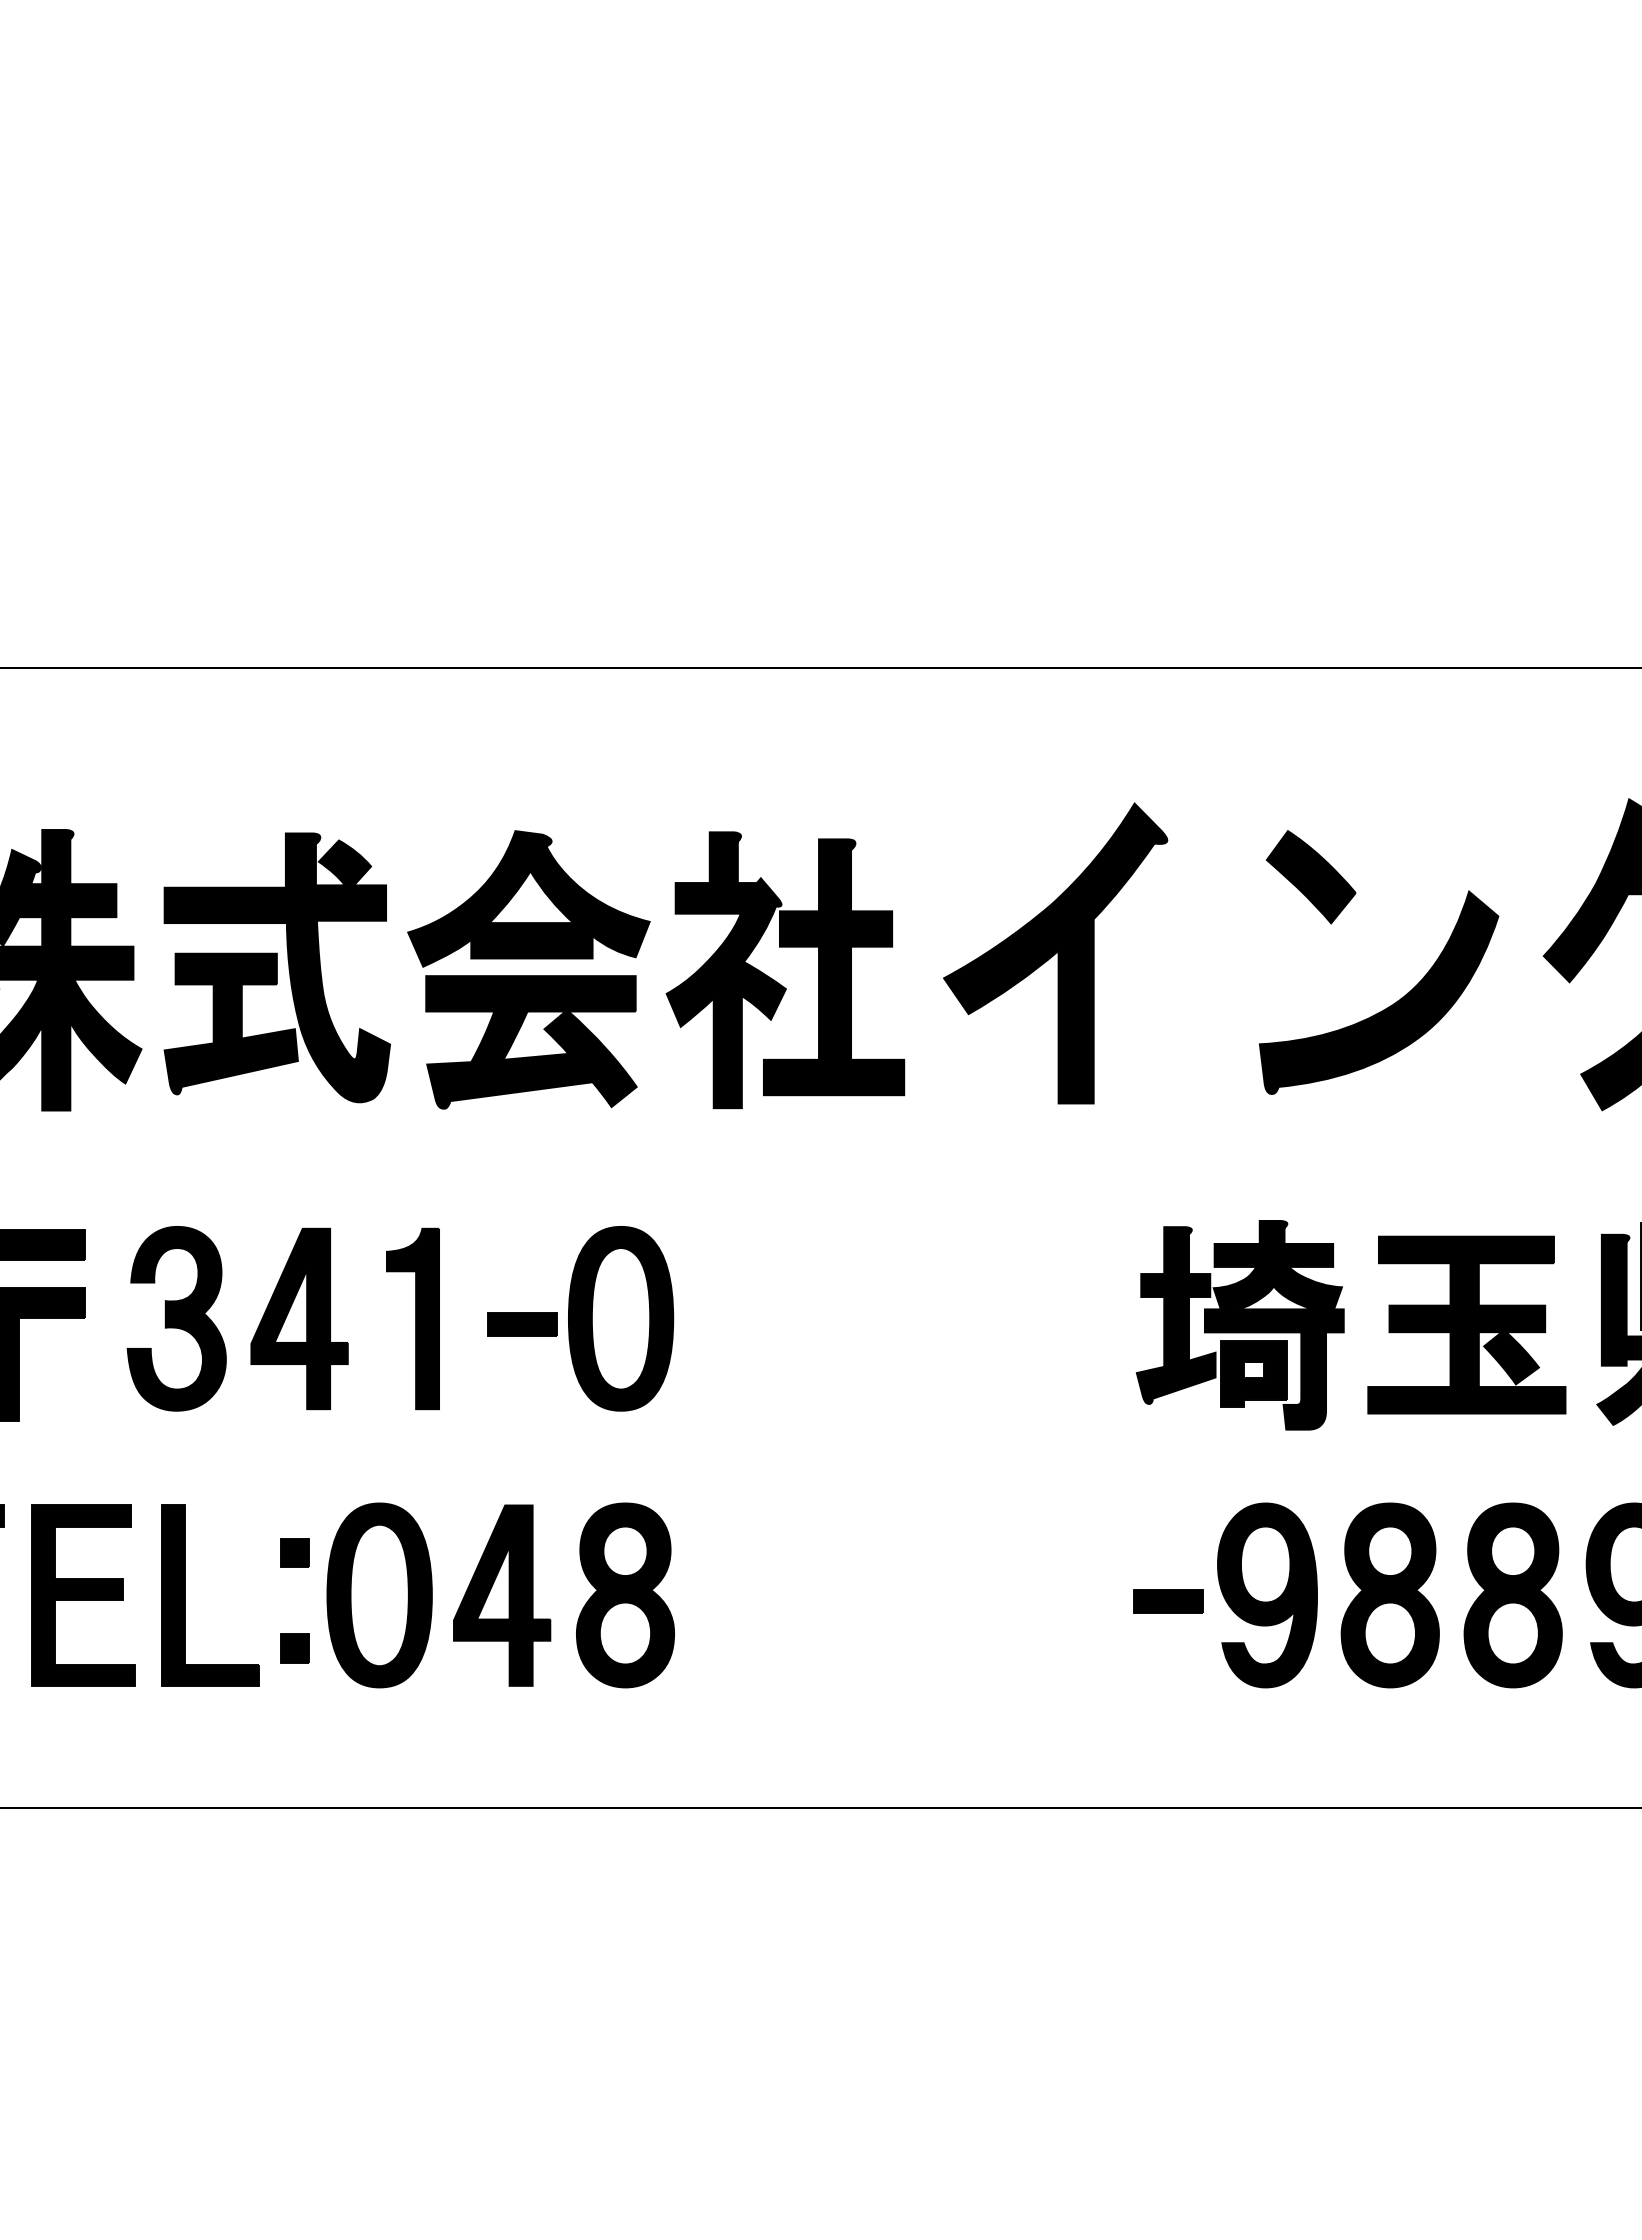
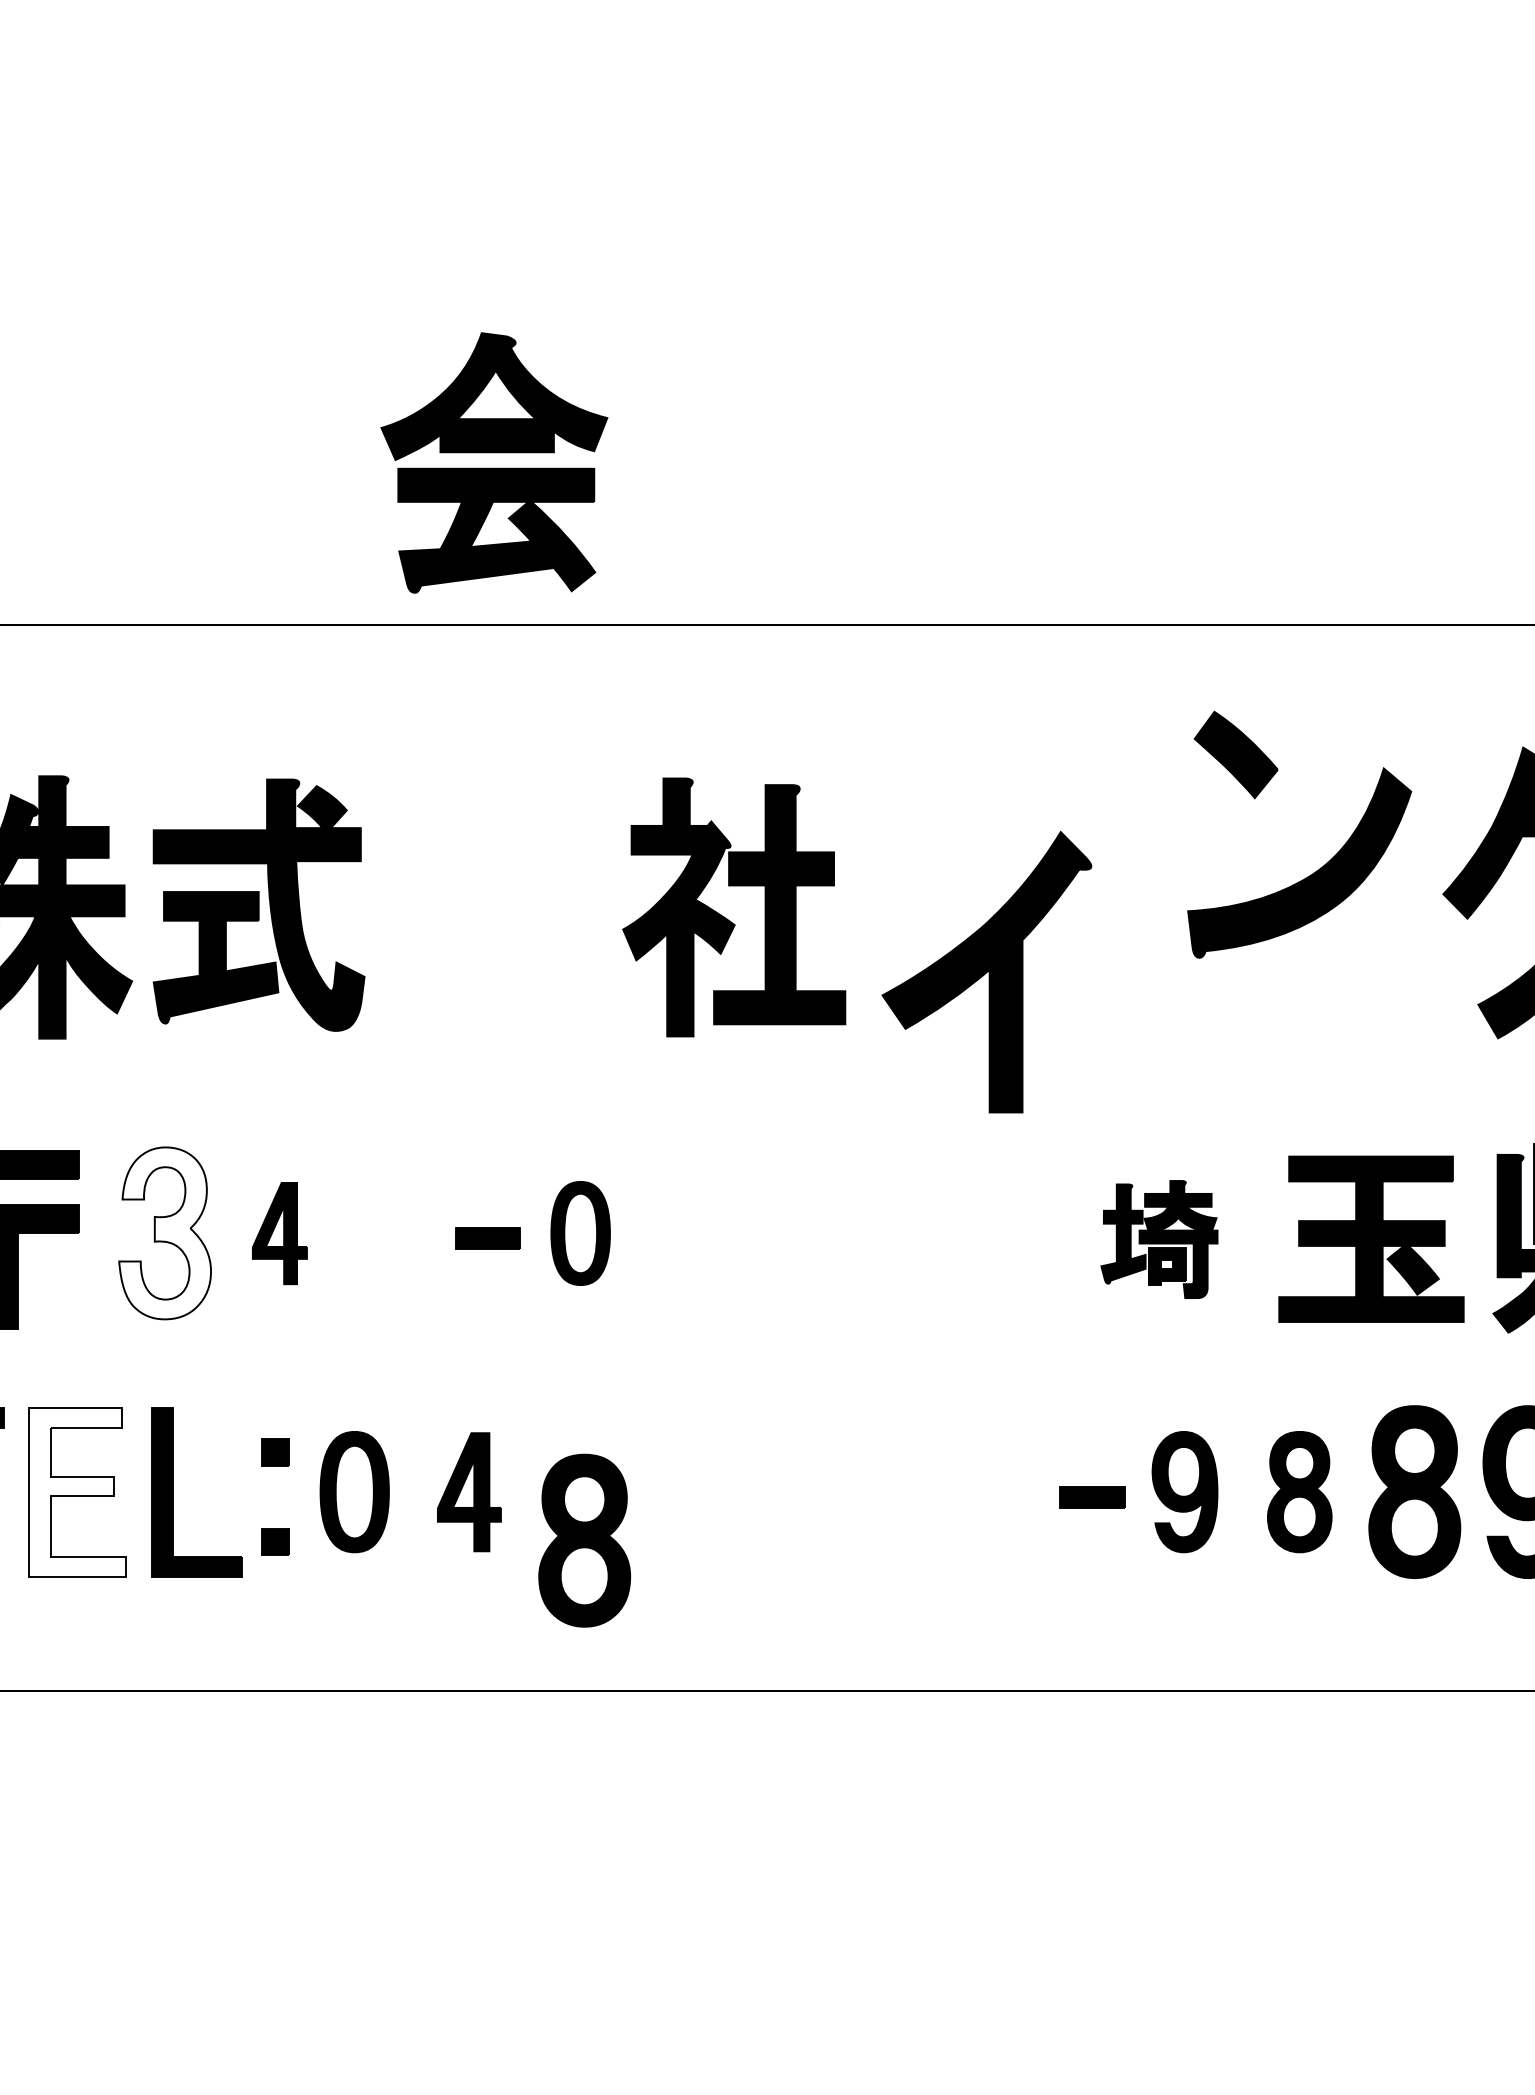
part: (1055, 953) -> (986, 972), moved
part: (528, 969) -> (493, 462), moved
part: (1407, 992) -> (1326, 862), moved
fill: (176, 1318) -> (164, 1233), removed
part: (299, 1318) -> (279, 1233), size x0.6
part: (412, 1318) -> (385, 1233), removed
part: (621, 1318) -> (580, 1233), size x0.6
part: (1239, 1325) -> (1158, 1239), size x0.6
fill: (83, 1595) -> (77, 1492), removed
part: (379, 1595) -> (354, 1492), size x0.7
part: (502, 1595) -> (469, 1492), size x0.7
part: (625, 1595) -> (584, 1540), moved
part: (1267, 1595) -> (1185, 1492), size x0.7
part: (1389, 1595) -> (1299, 1492), size x0.7

